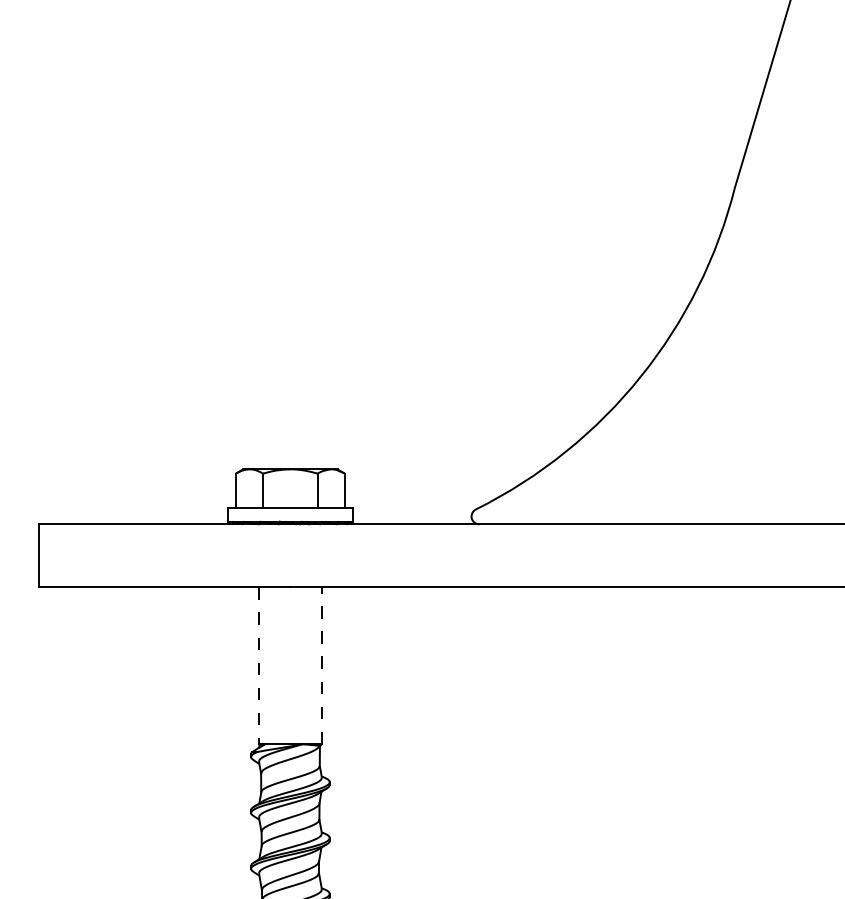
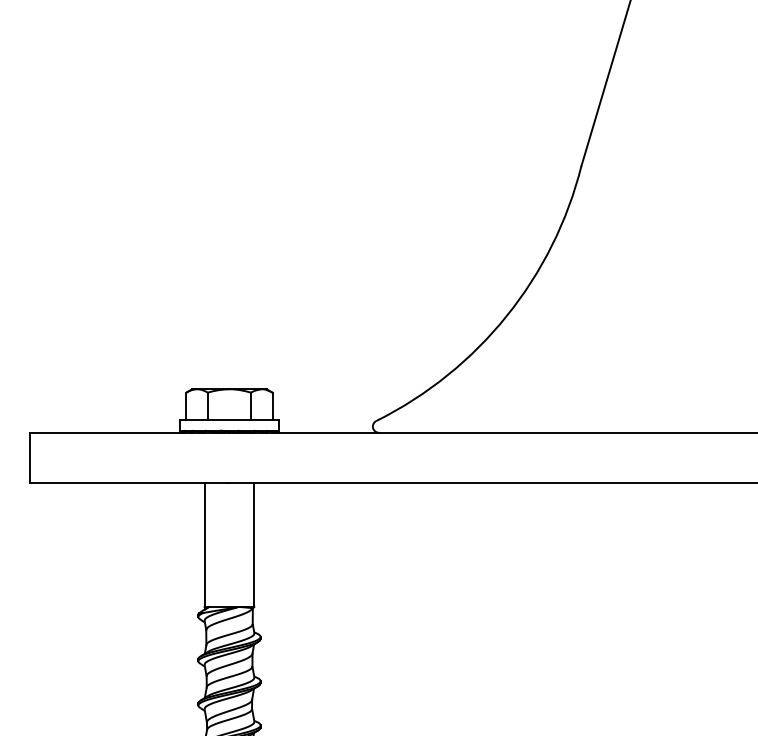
line: (322, 665) -> (254, 544), dashed -> solid
line: (258, 666) -> (204, 545), dashed -> solid

